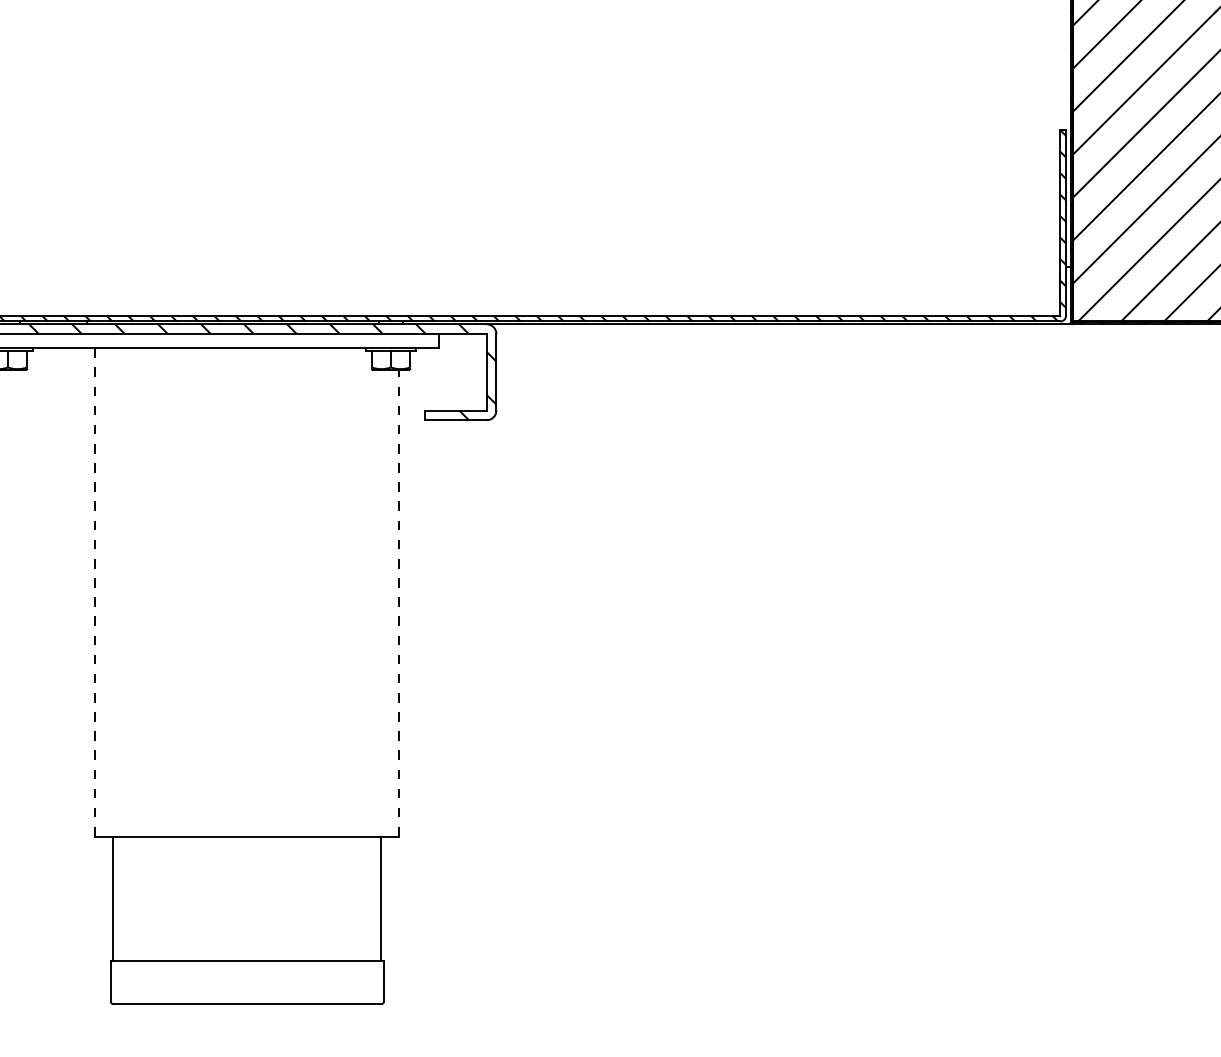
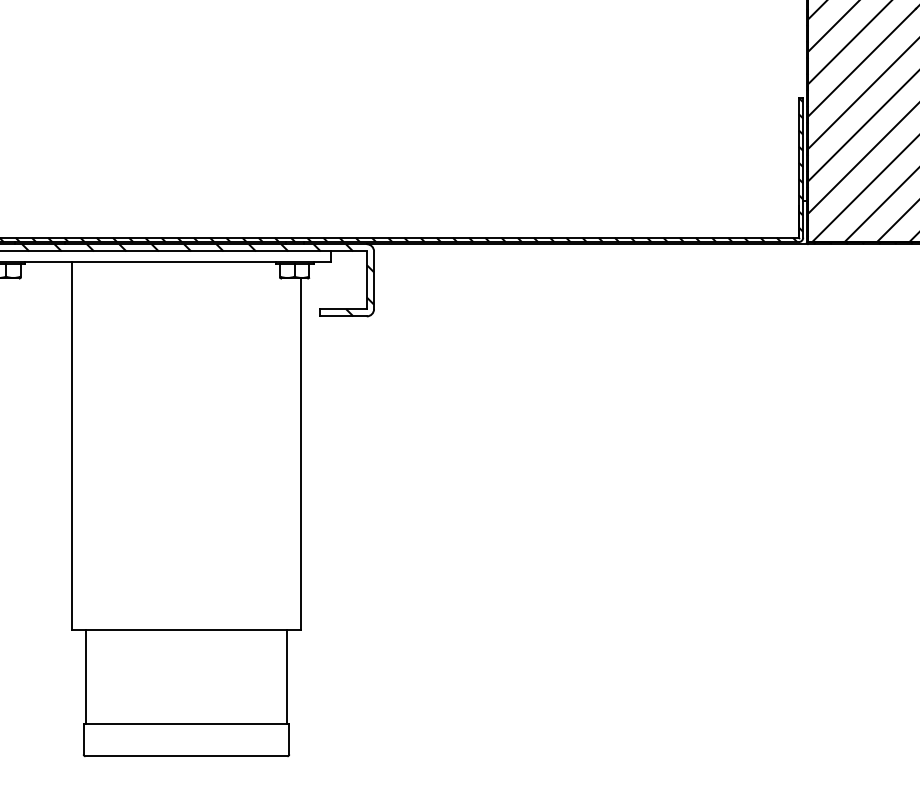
line: (96, 592) -> (72, 446), dashed -> solid
line: (400, 603) -> (301, 454), dashed -> solid

